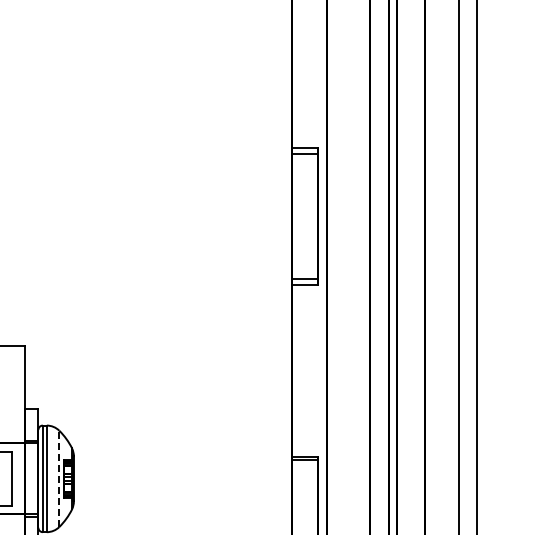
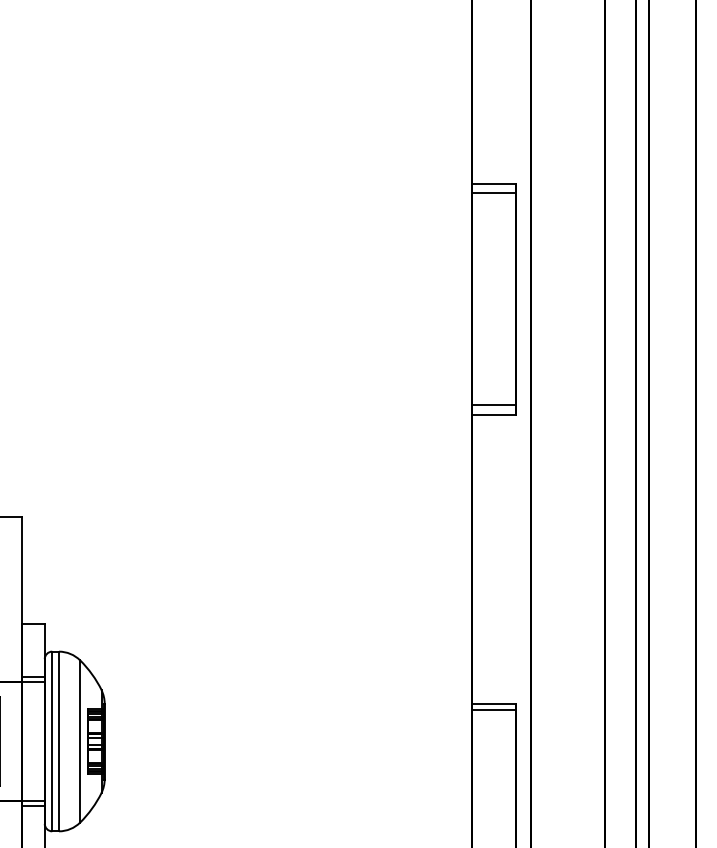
line: (59, 478) -> (80, 740), dashed -> solid

